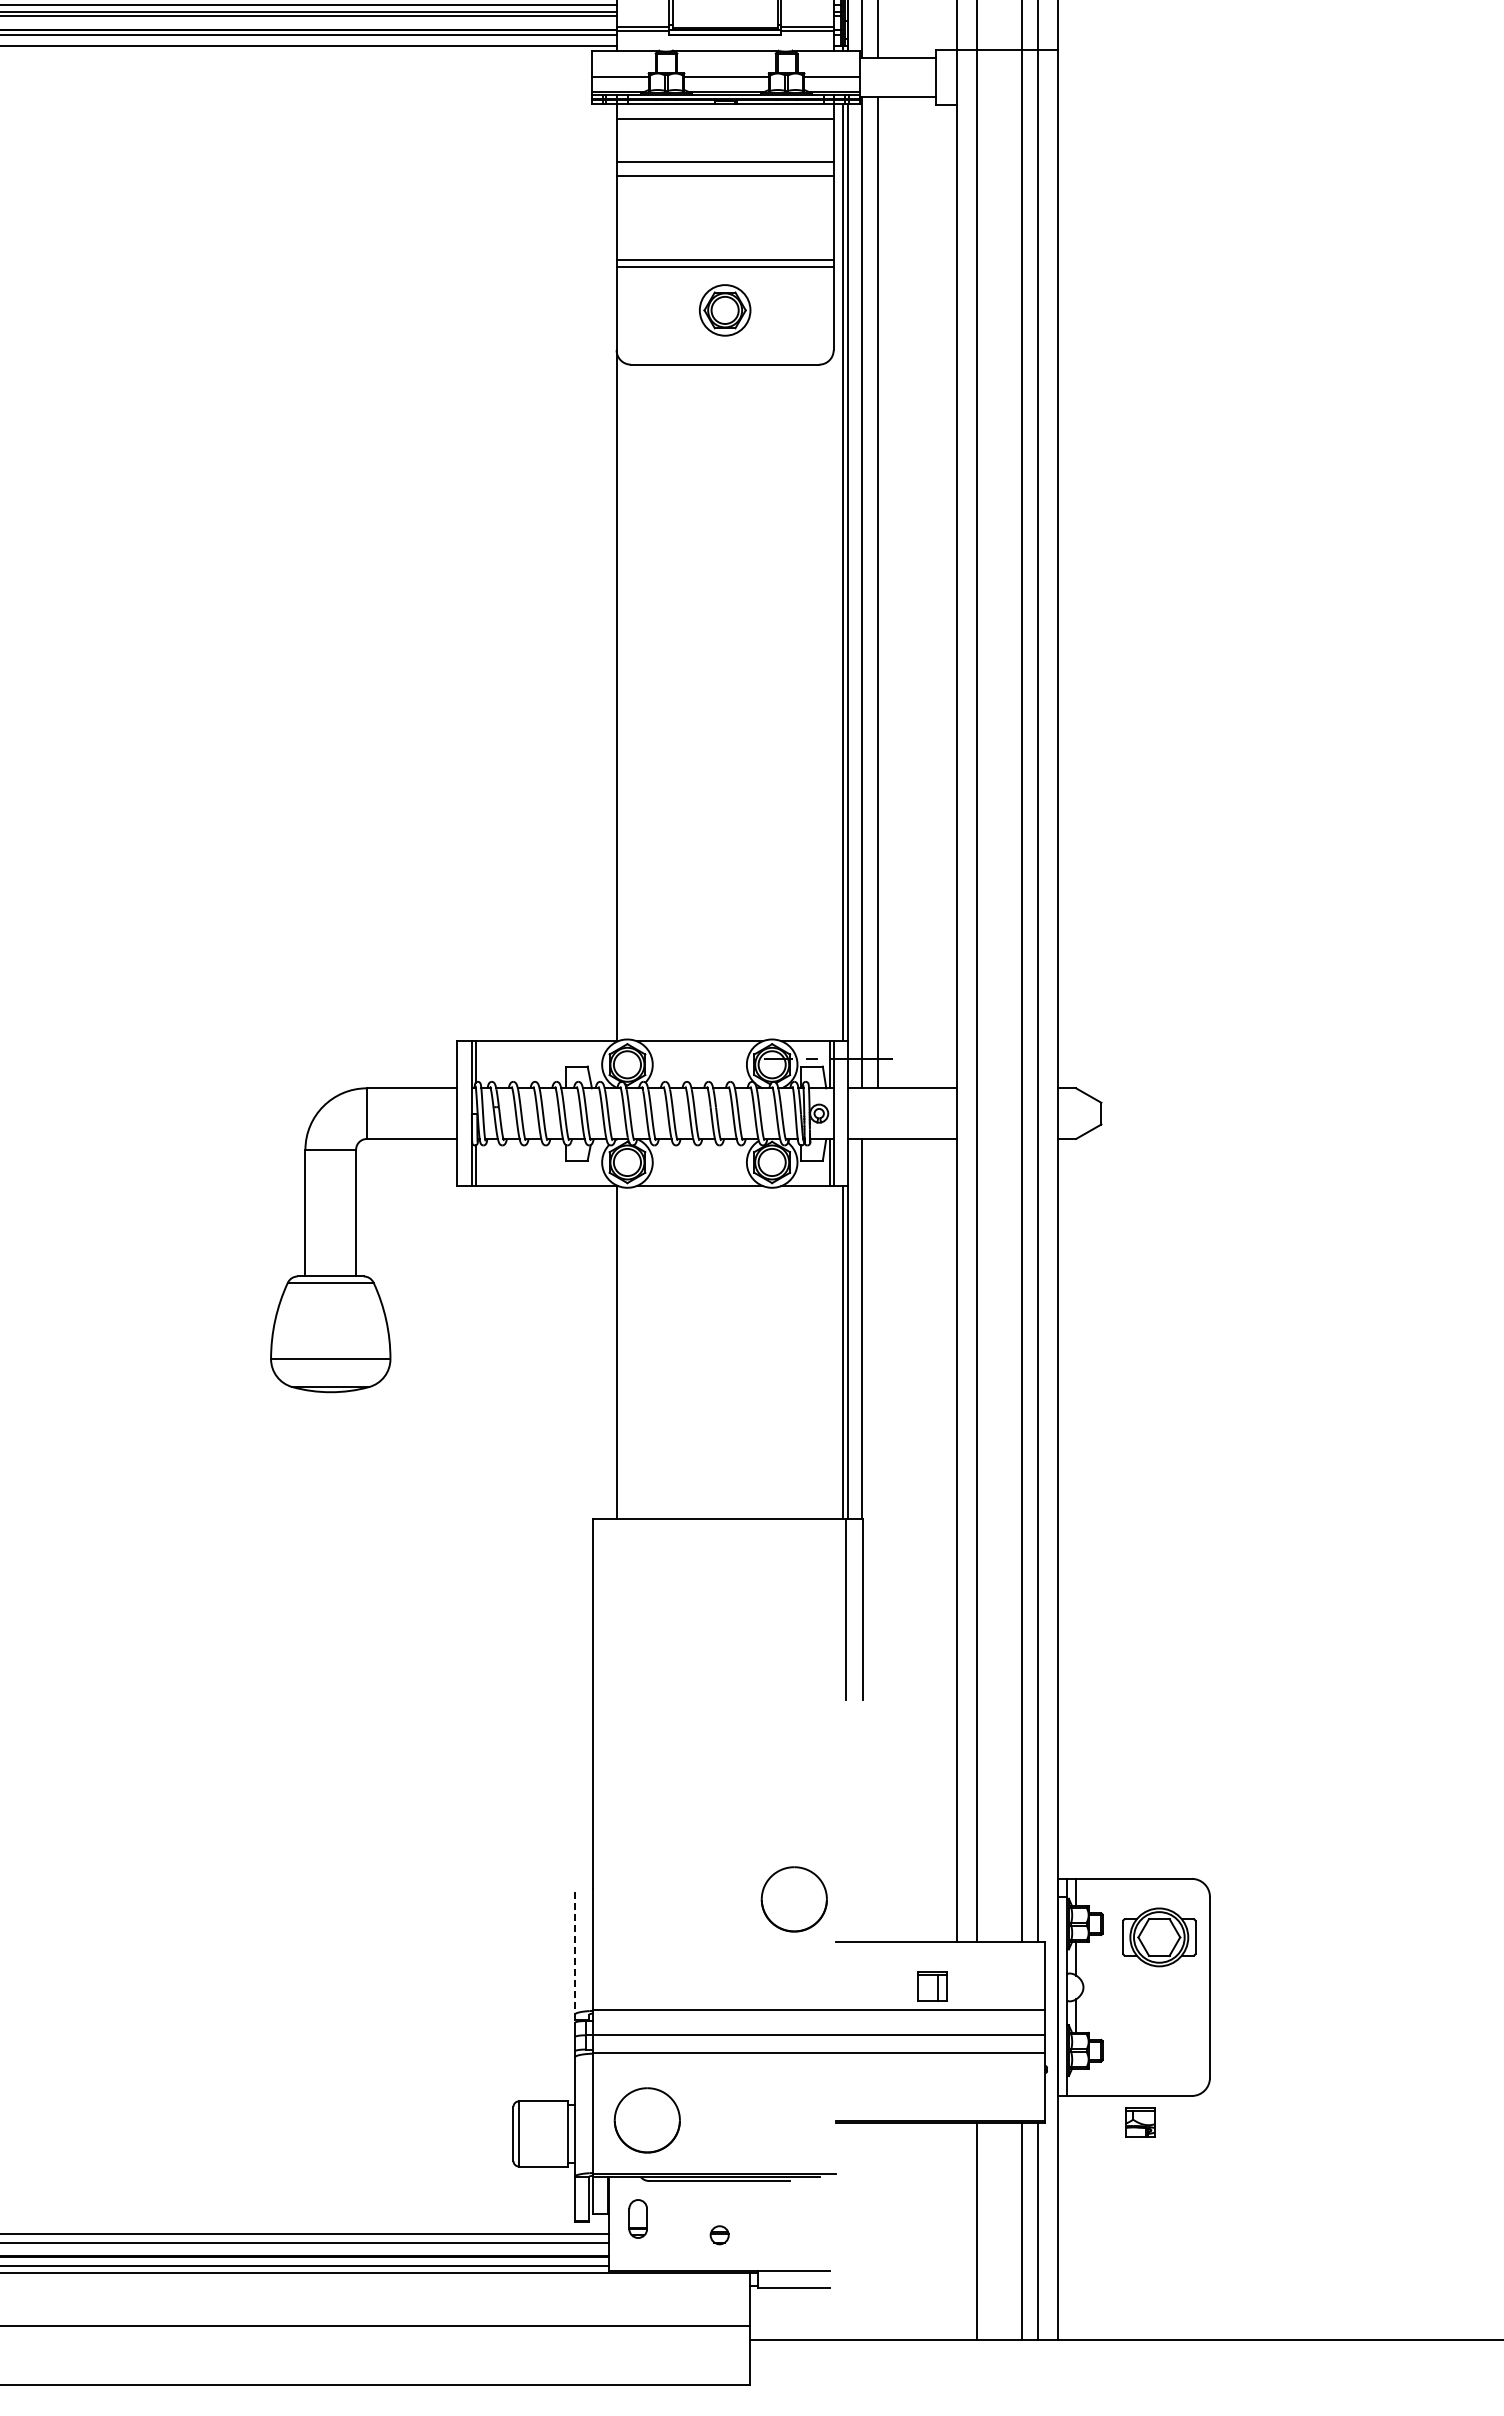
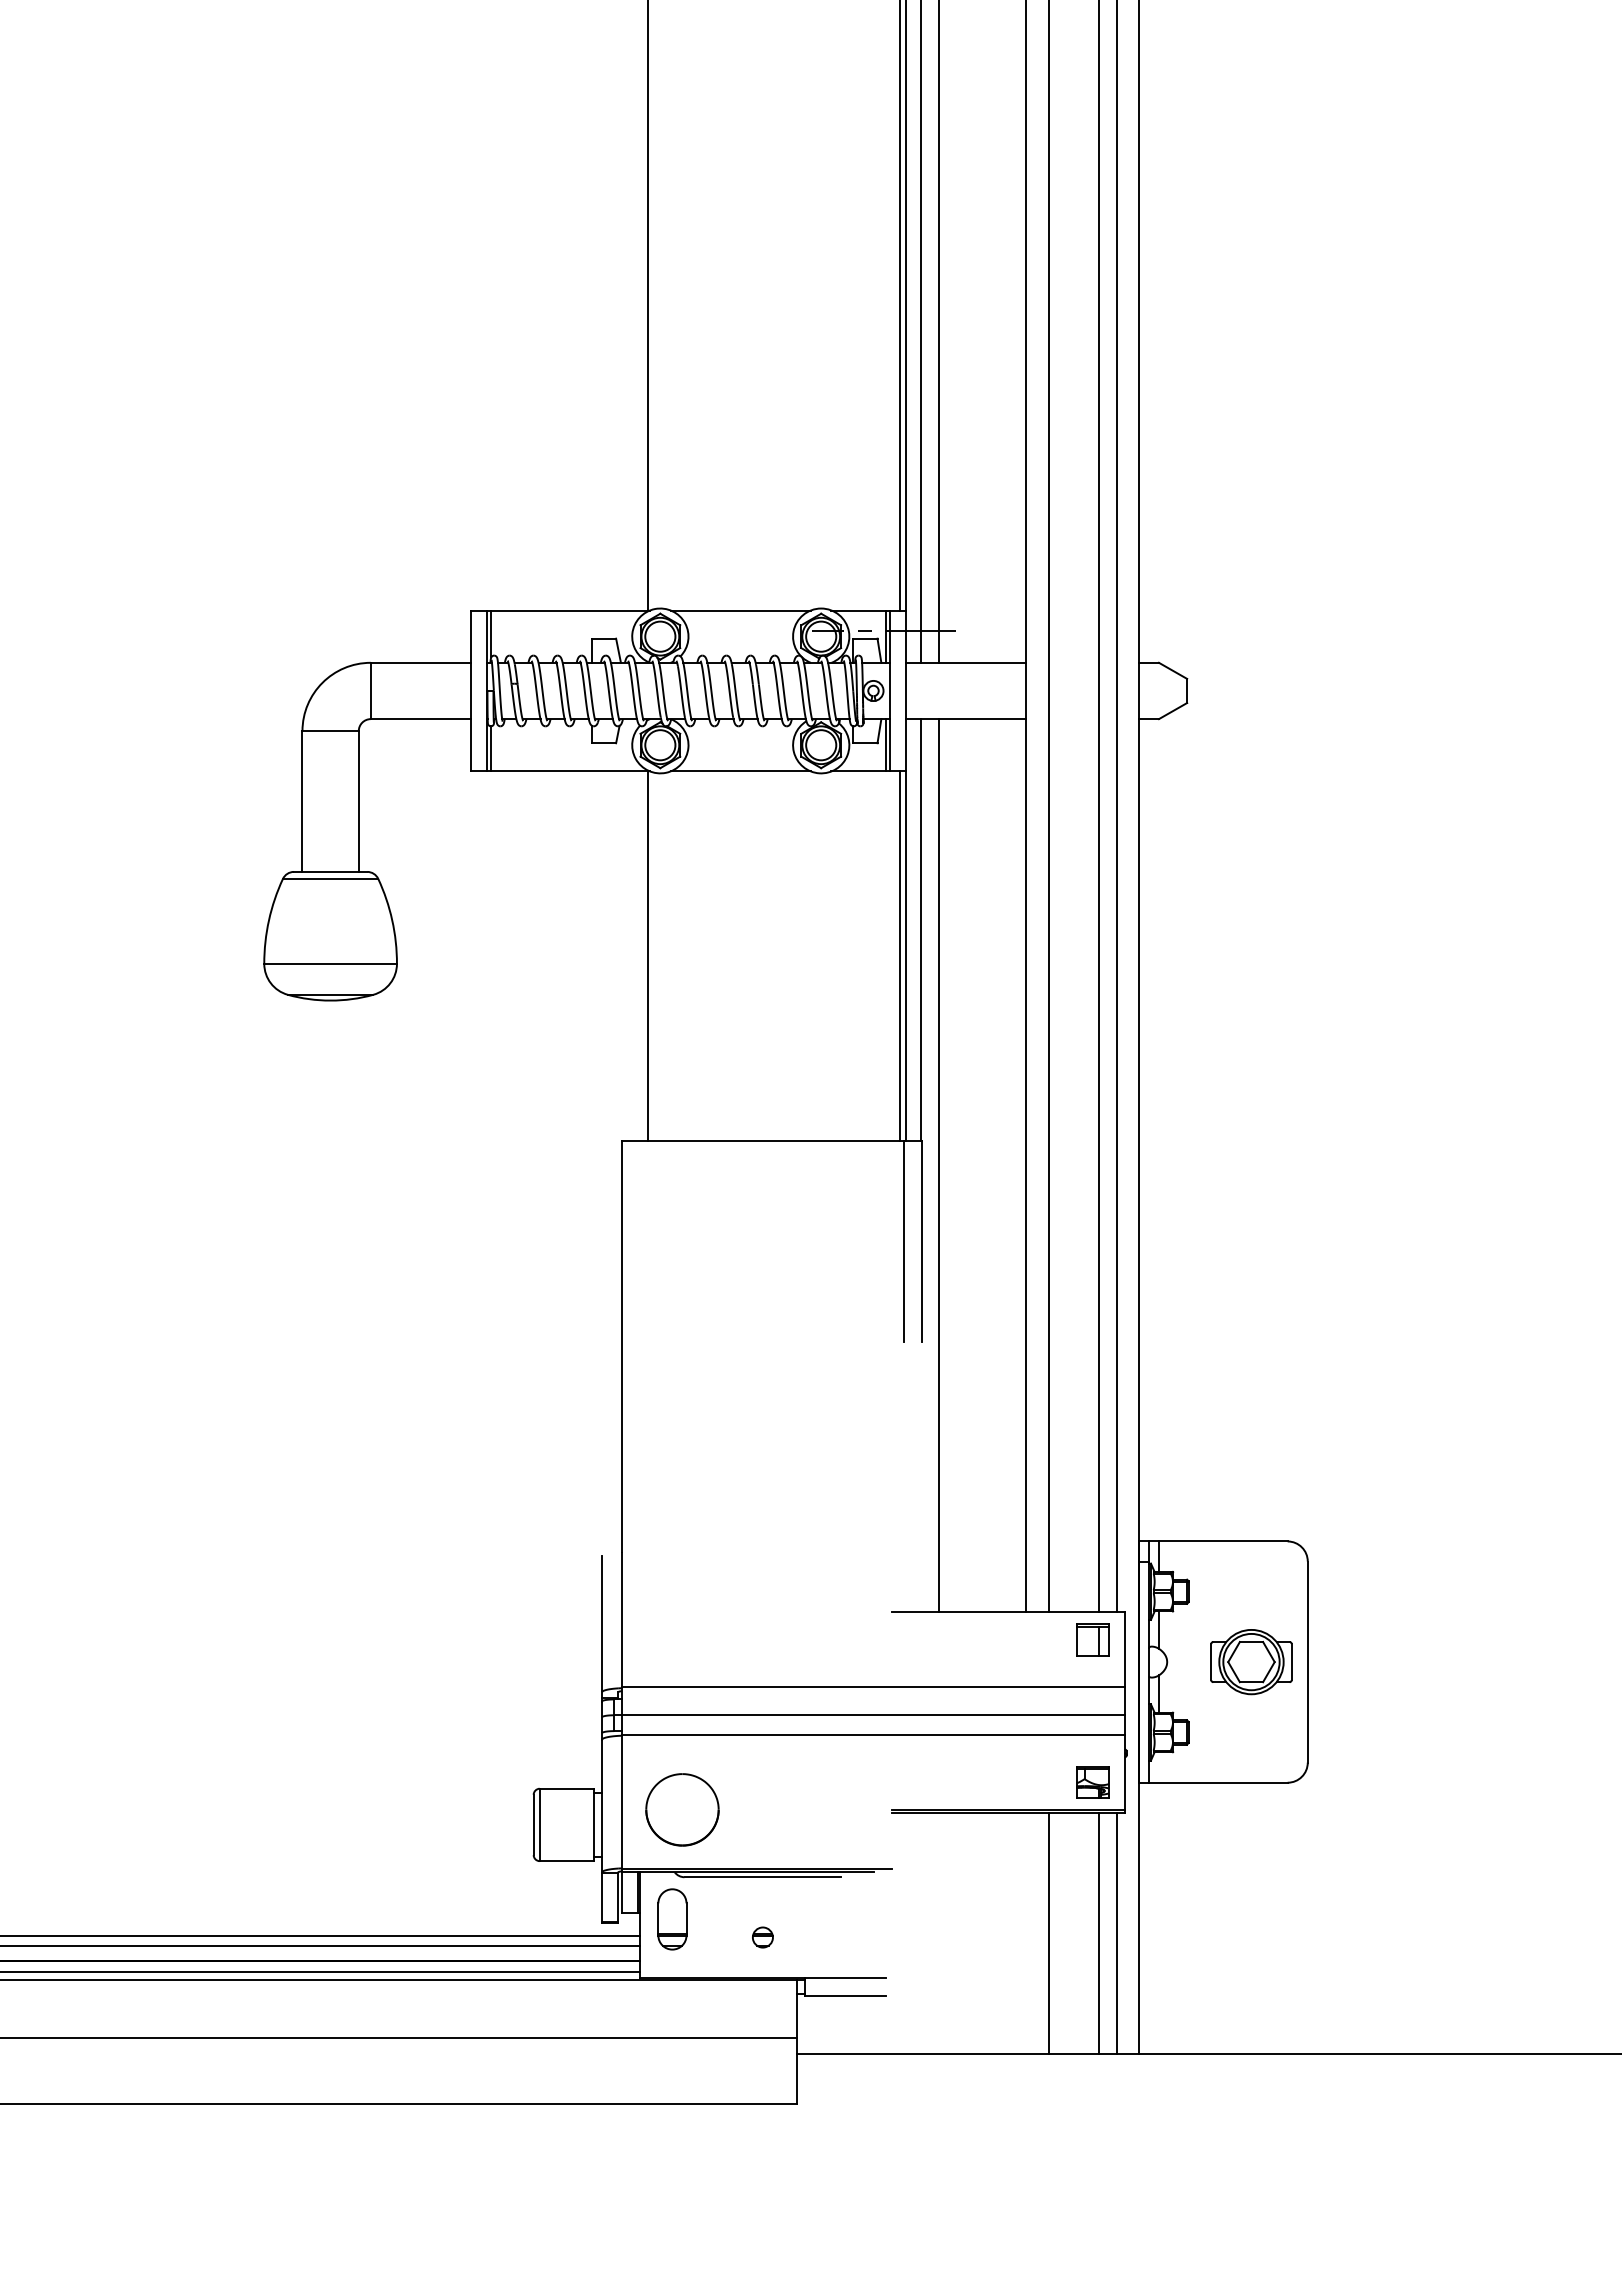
line: (878, 1540) -> (939, 1165), added
part: (793, 1899) -> (844, 1564), removed
part: (1159, 1937) -> (1251, 1662), moved
line: (574, 1957) -> (601, 1628), dashed -> solid
part: (932, 1986) -> (1092, 1639), moved
part: (1140, 2122) -> (1092, 1782), moved
part: (637, 2218) -> (671, 1918), size x1.43

